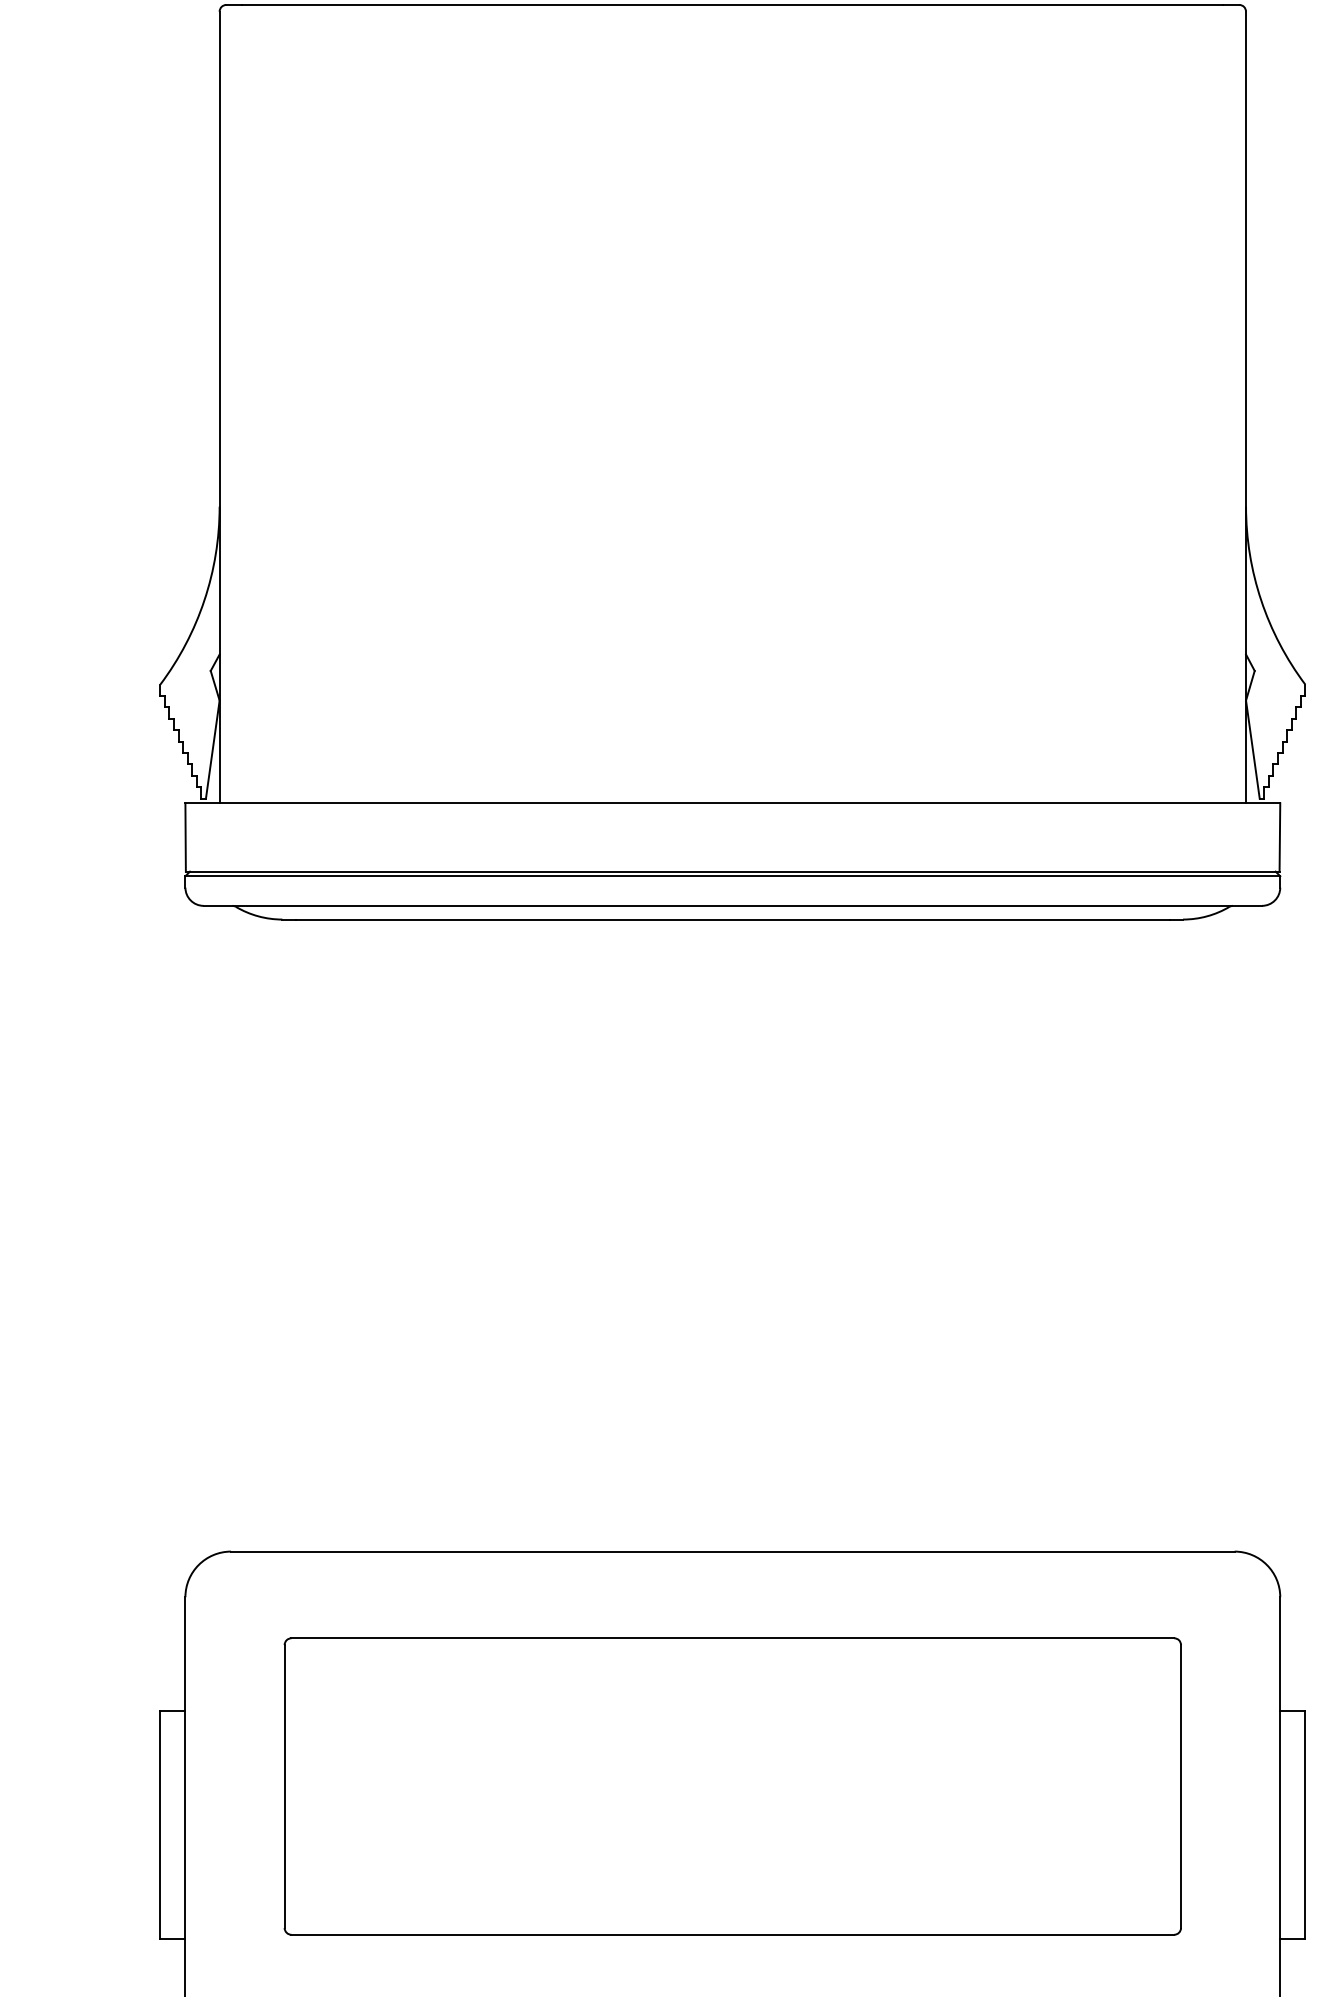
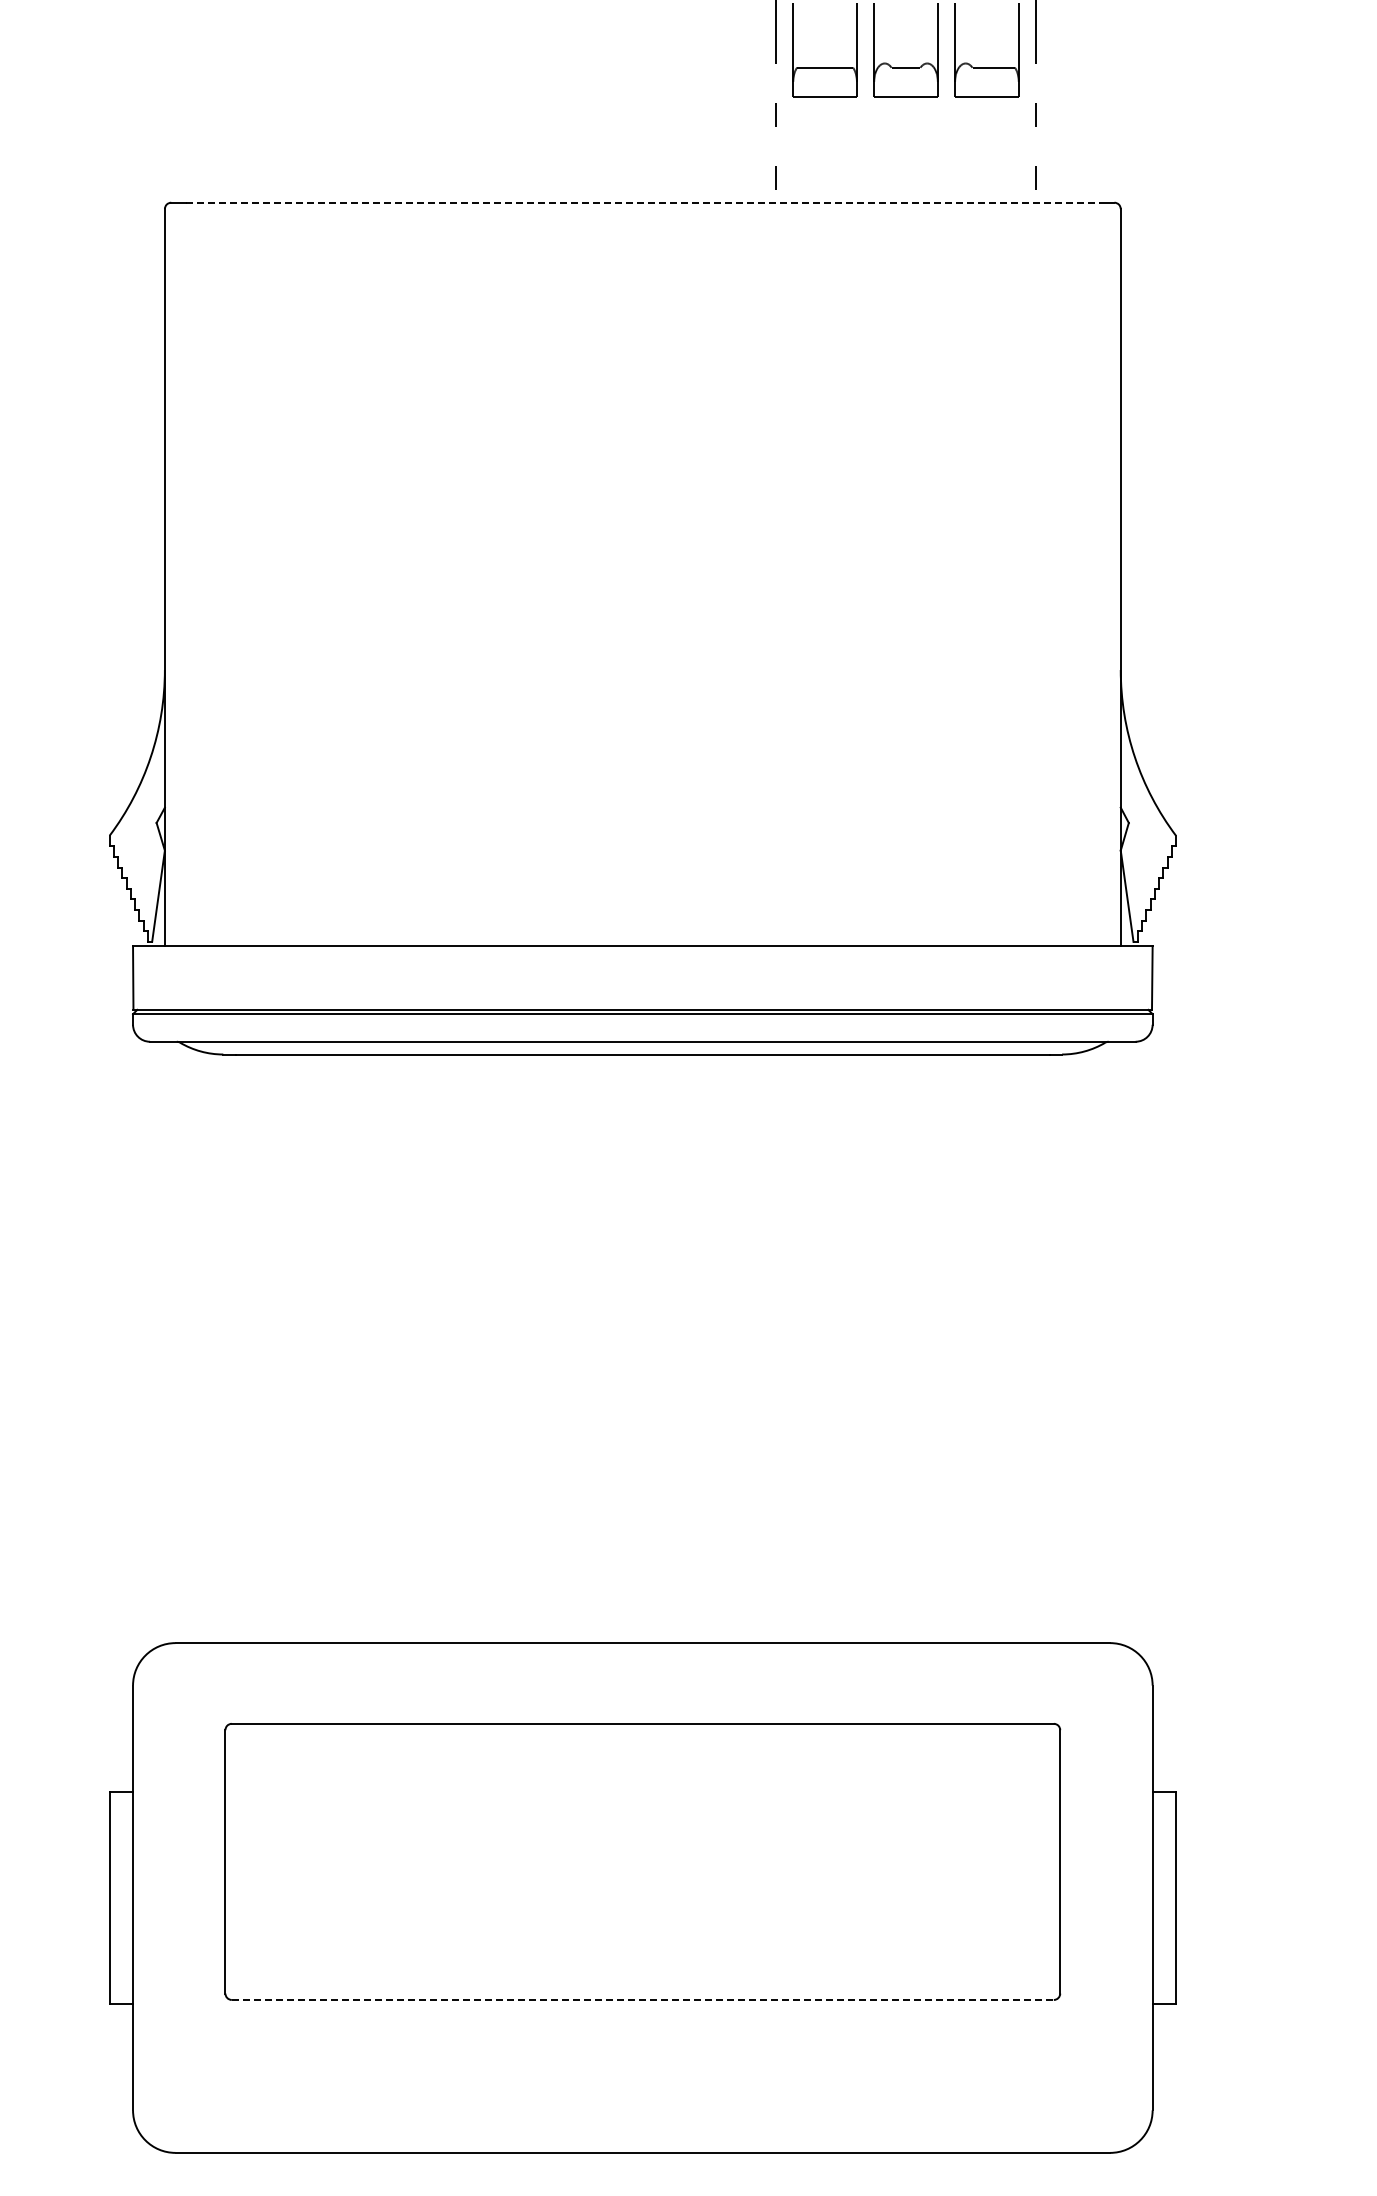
line: (732, 4) -> (642, 202), solid -> dashed
line: (733, 1934) -> (643, 1999), solid -> dashed

